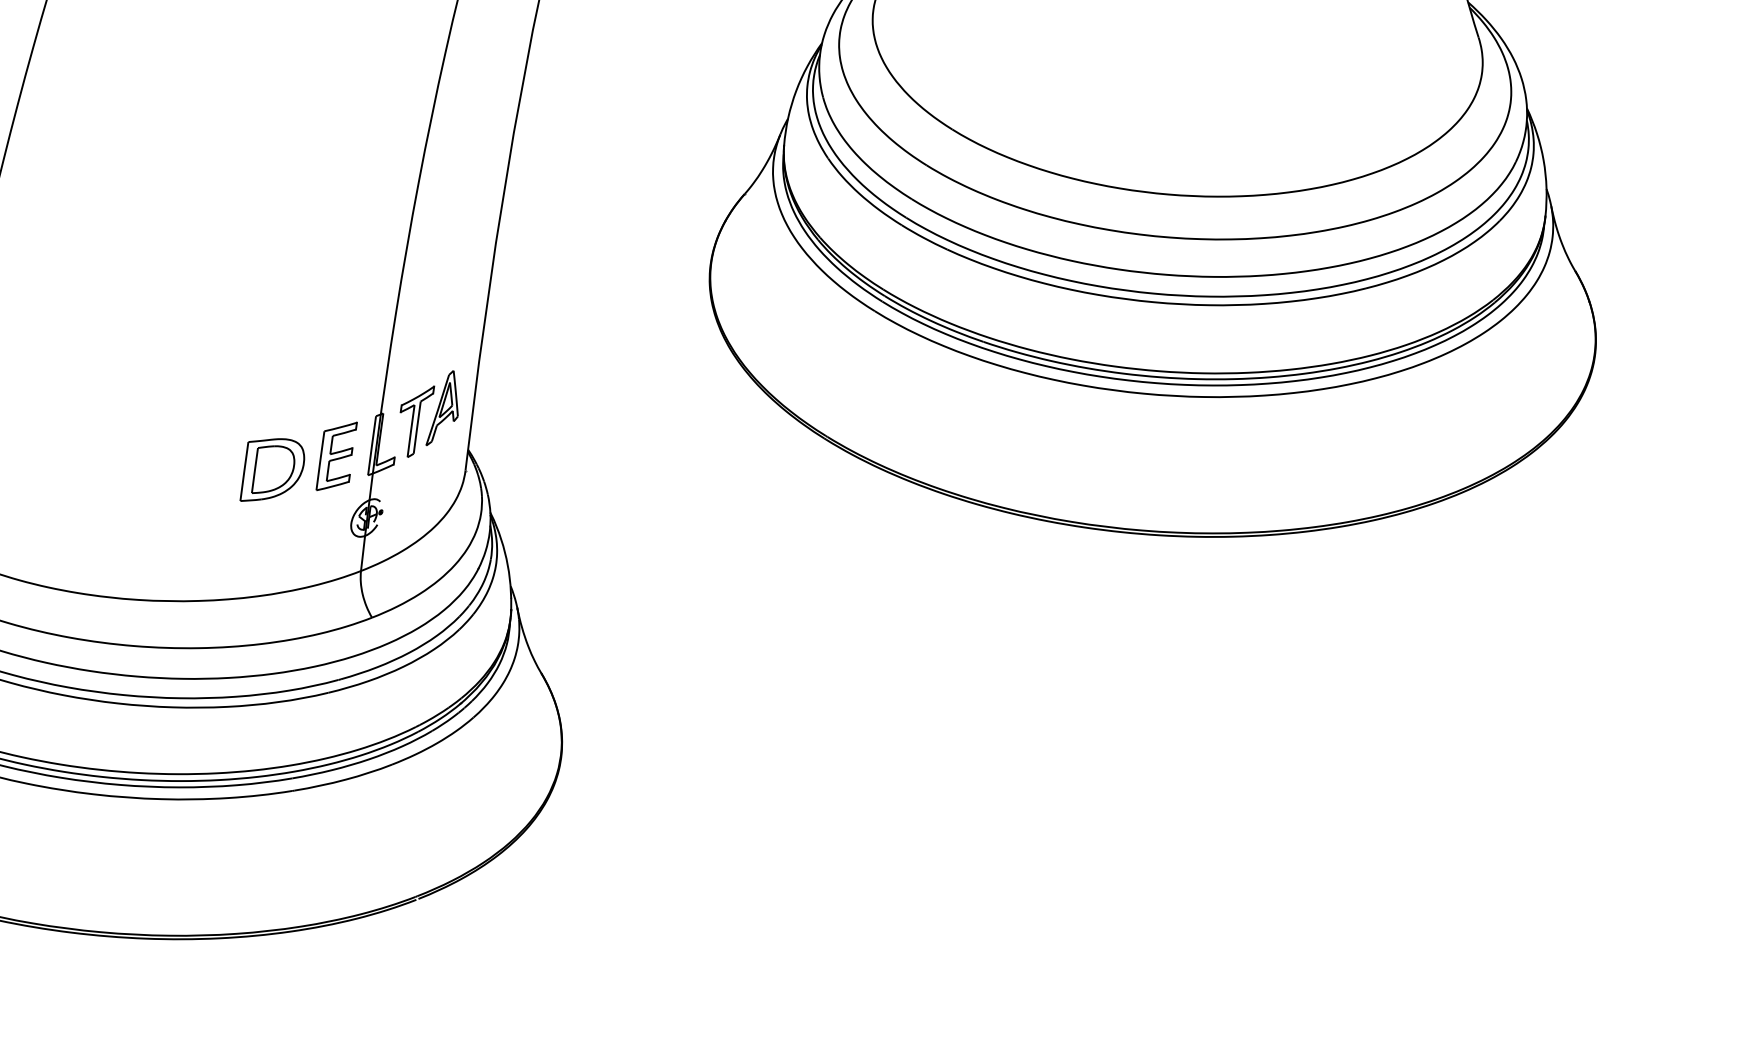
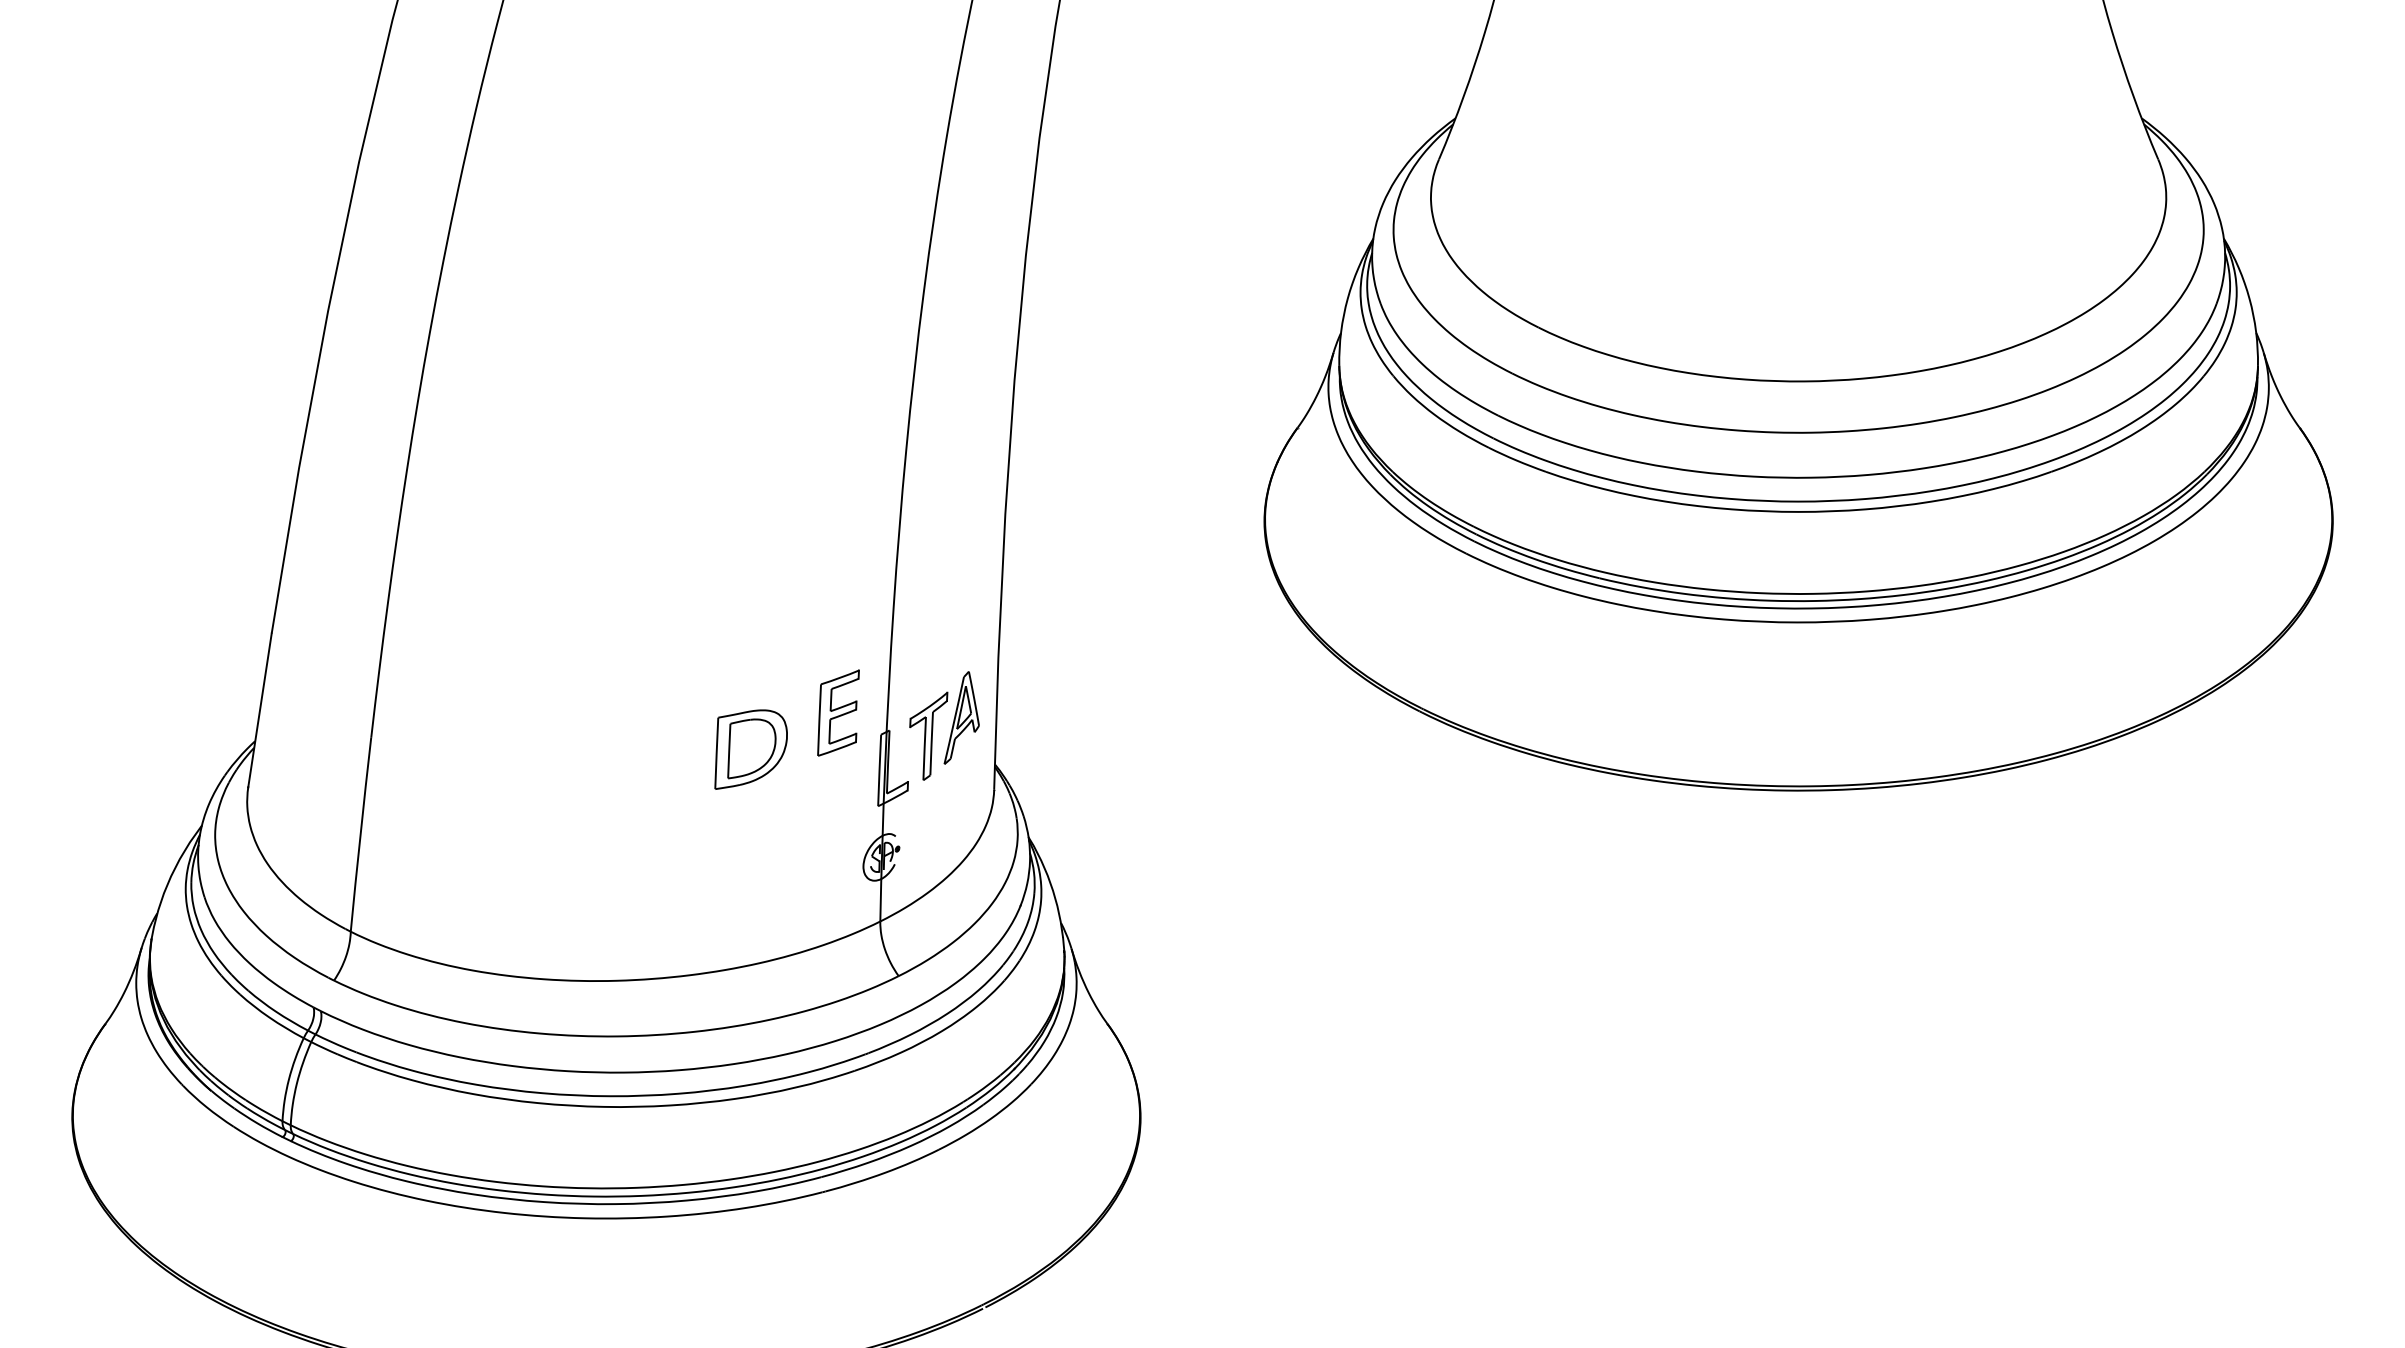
part: (336, 455) -> (838, 712), moved
part: (272, 470) -> (750, 749), moved

